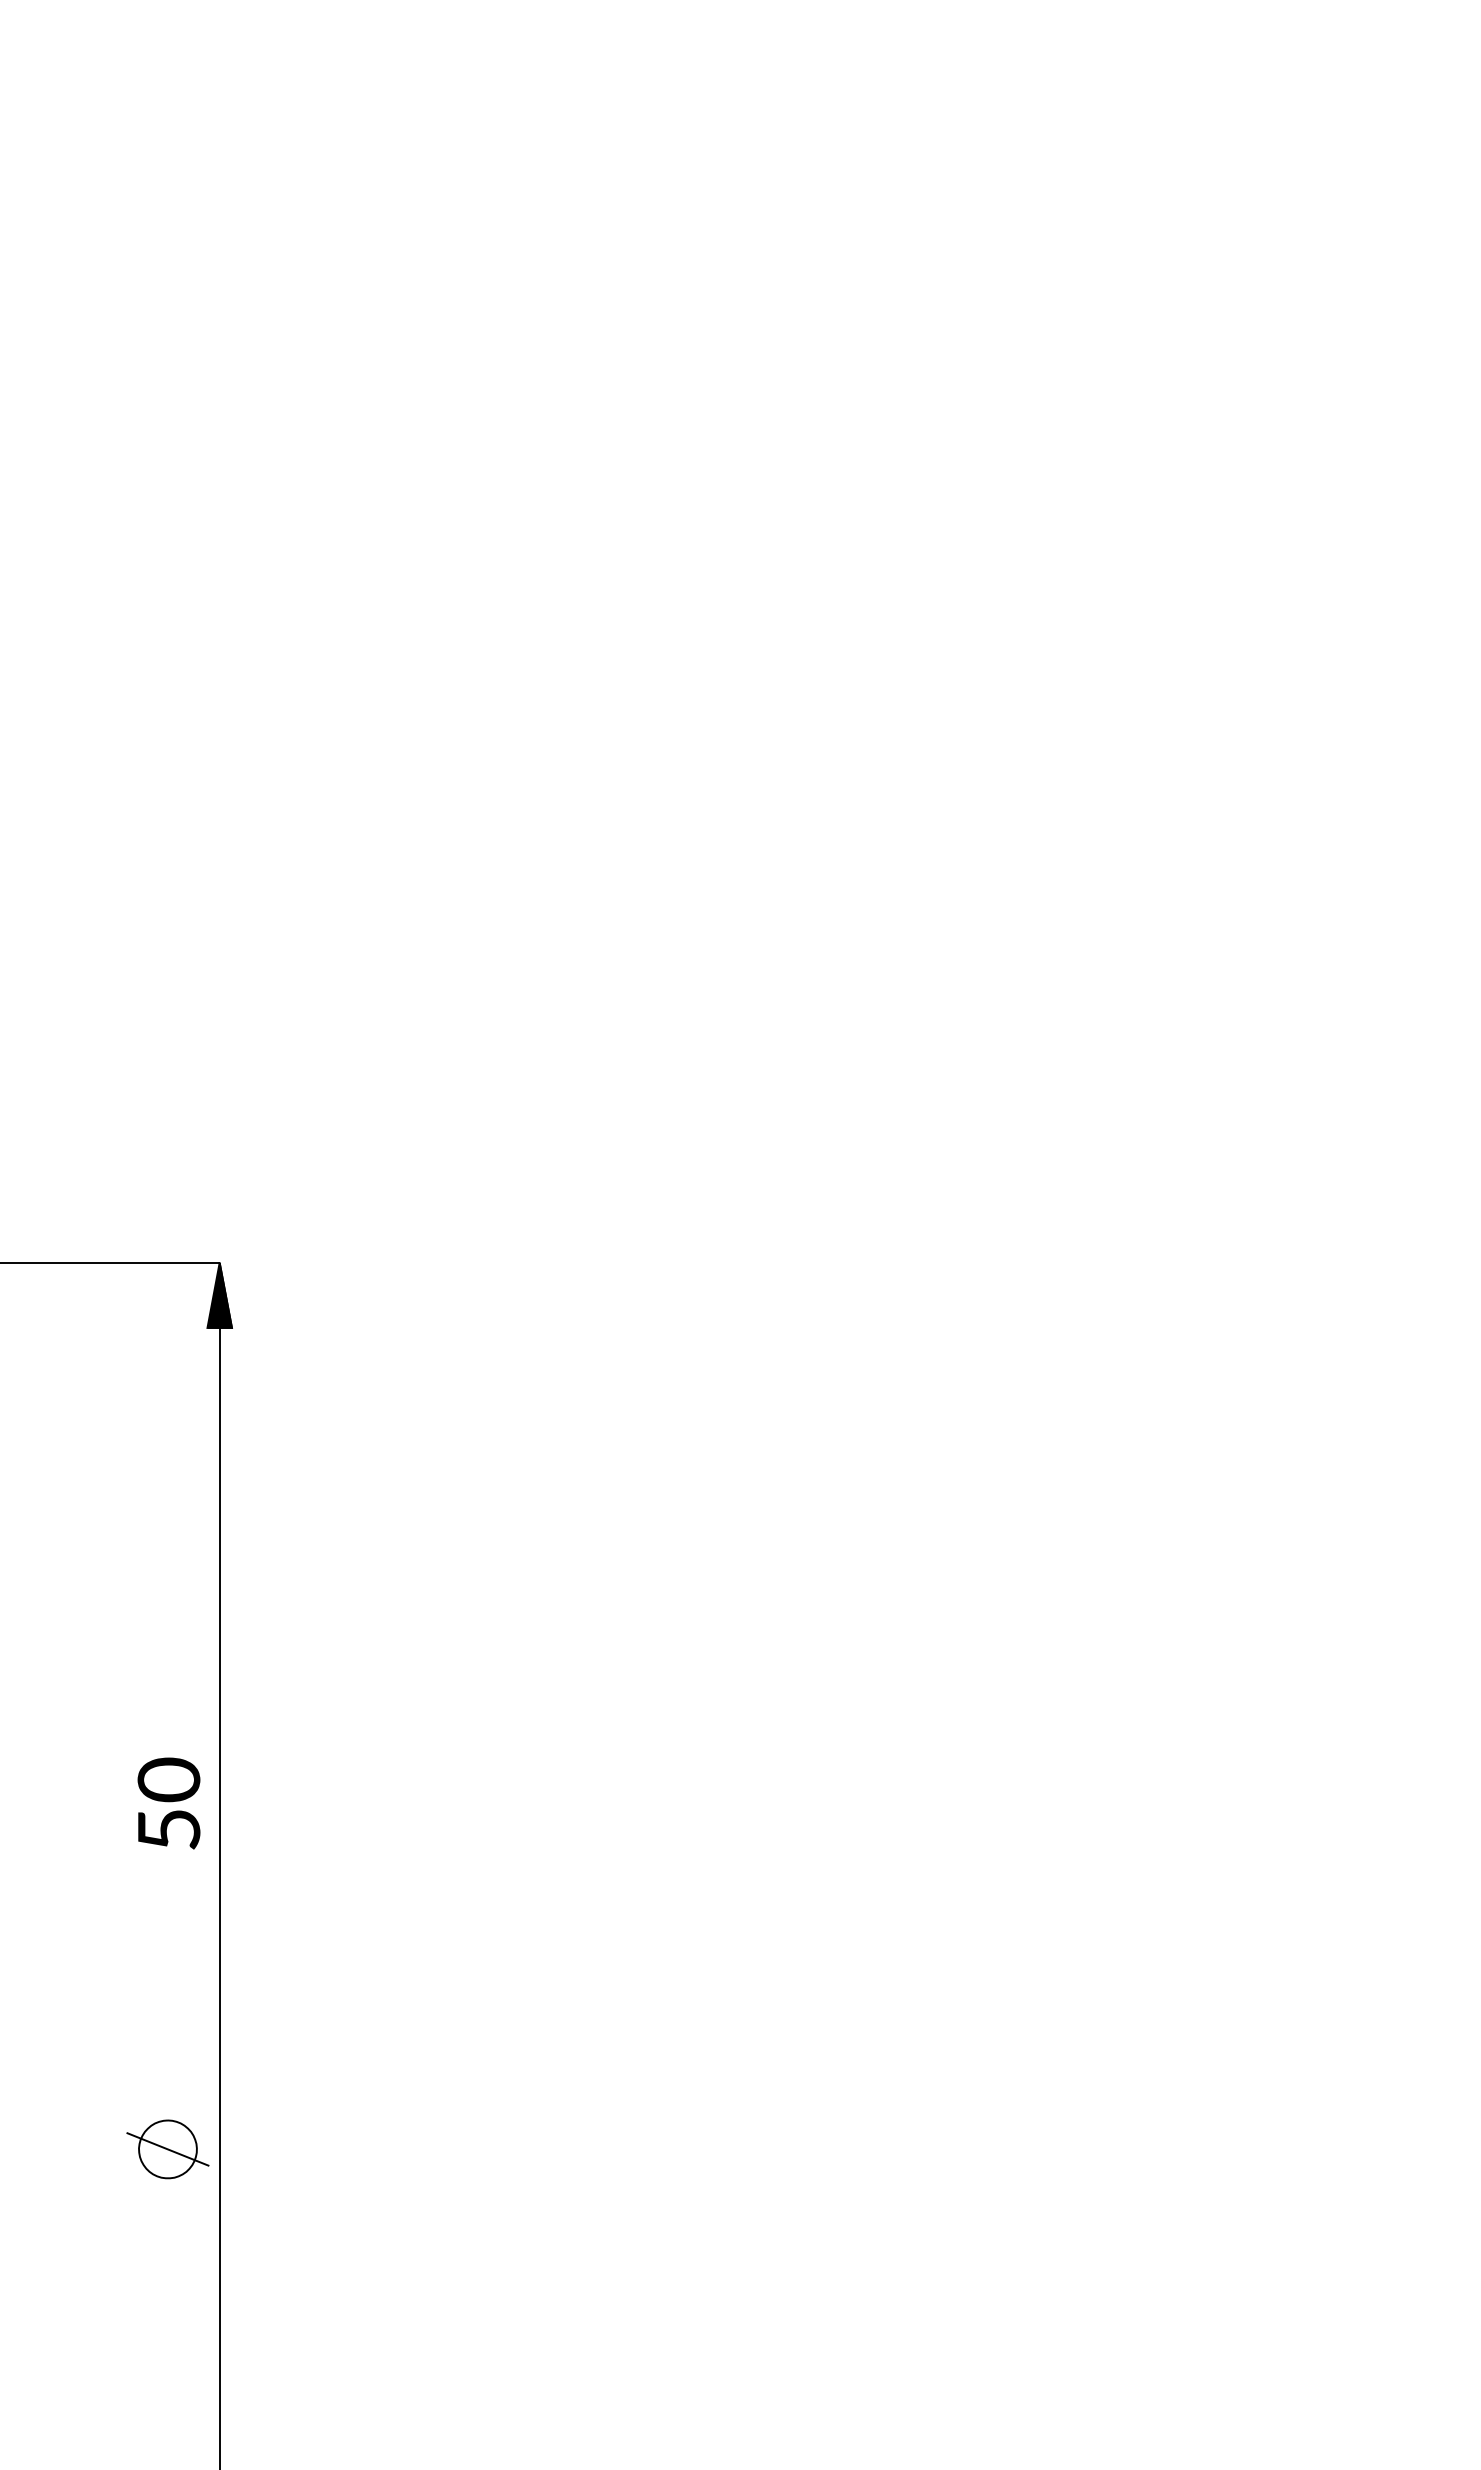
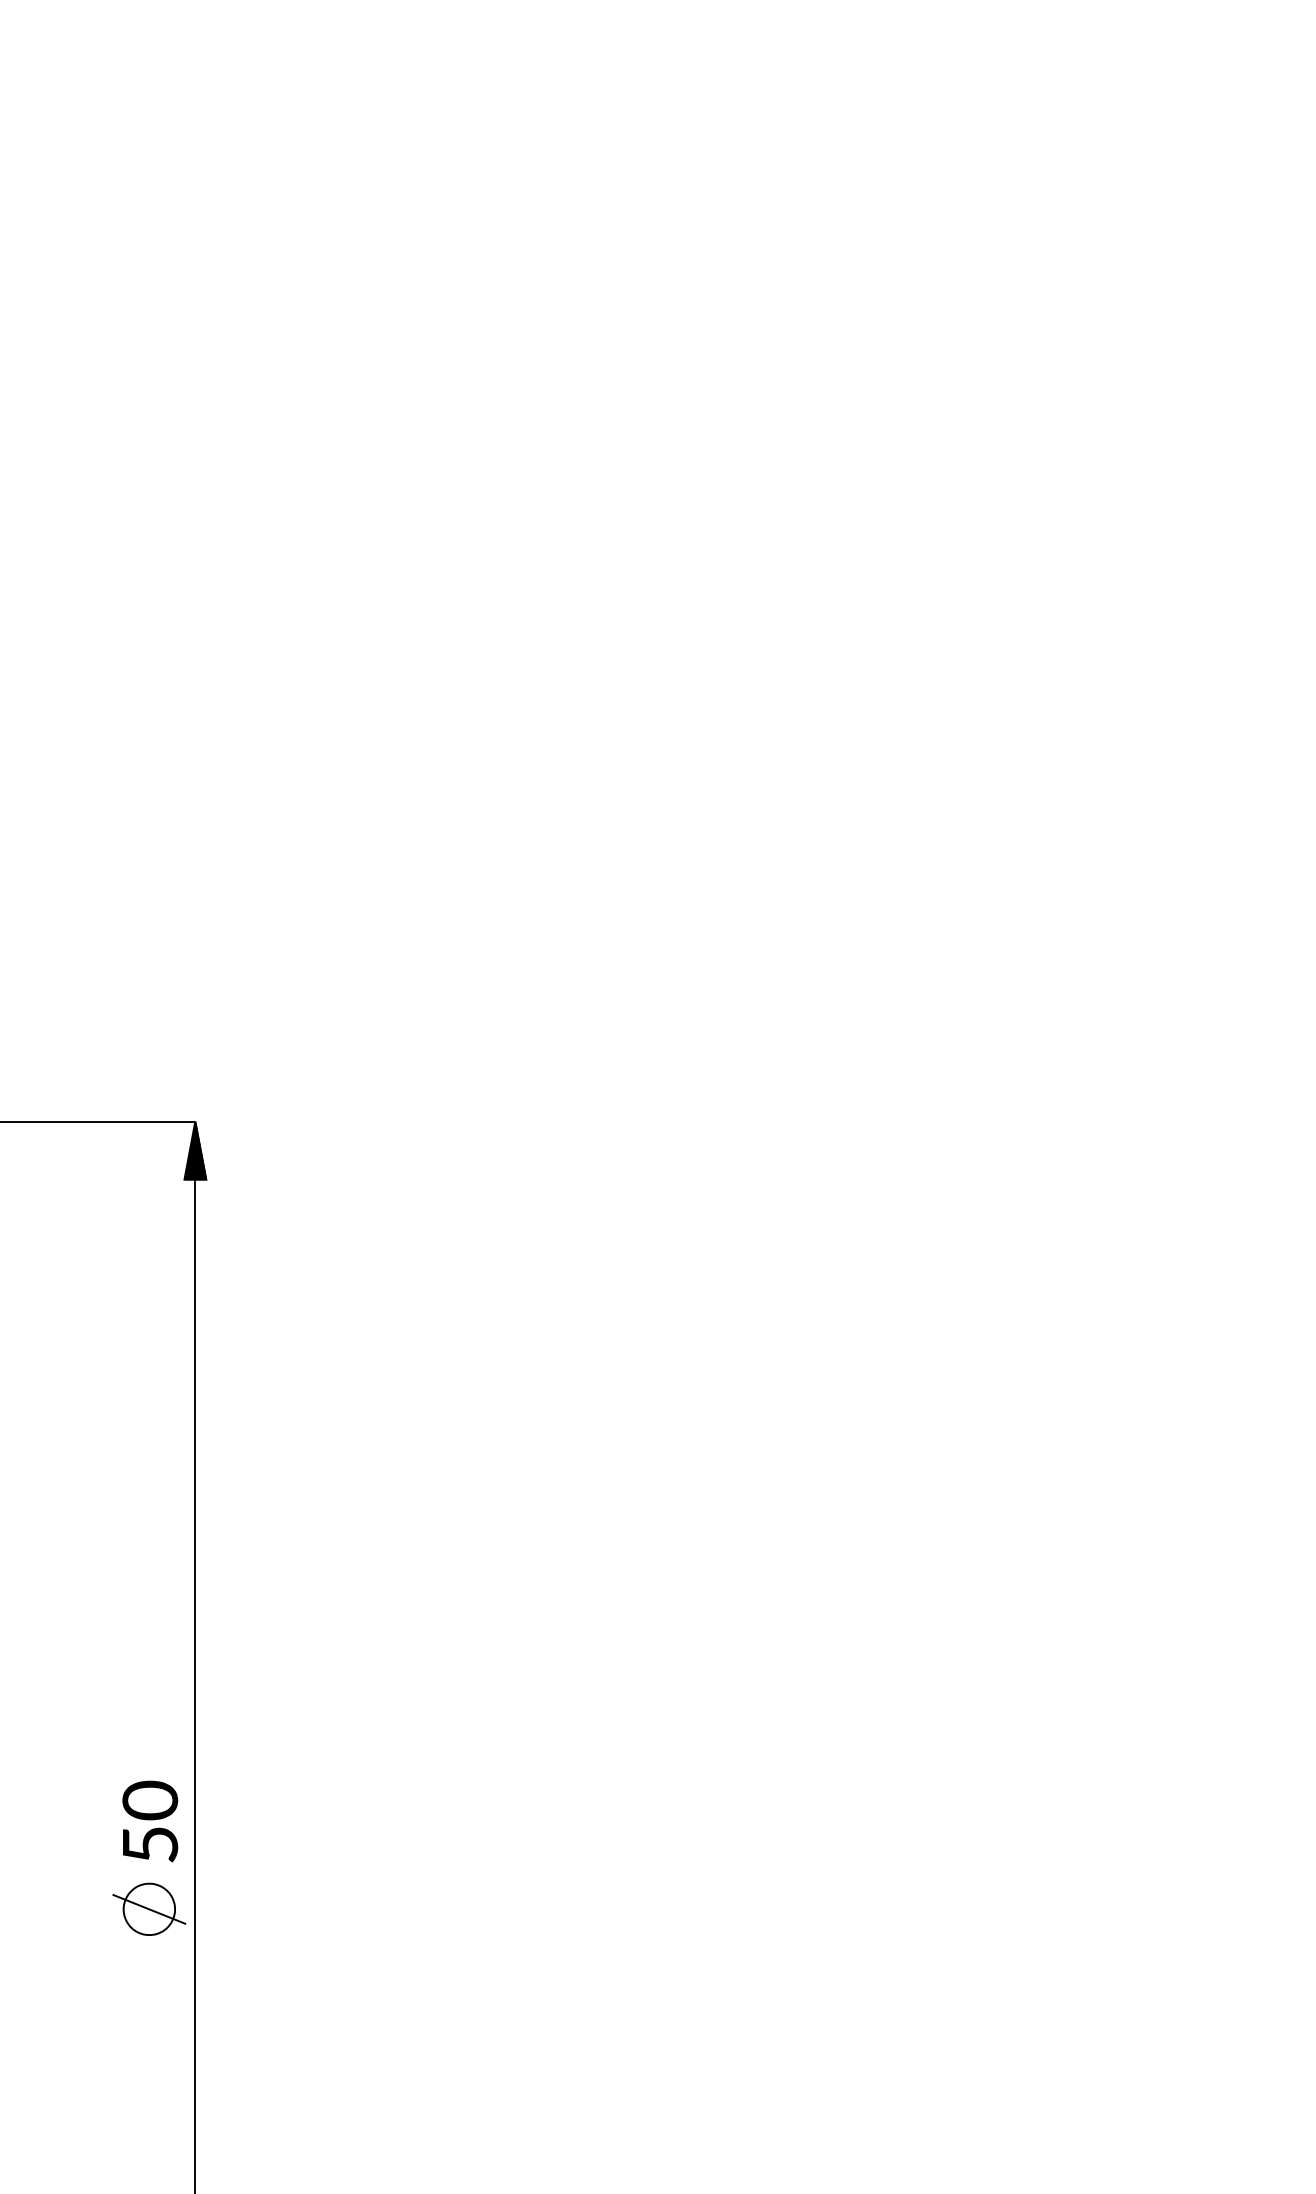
text: (168, 1803) -> (149, 1821), moved

